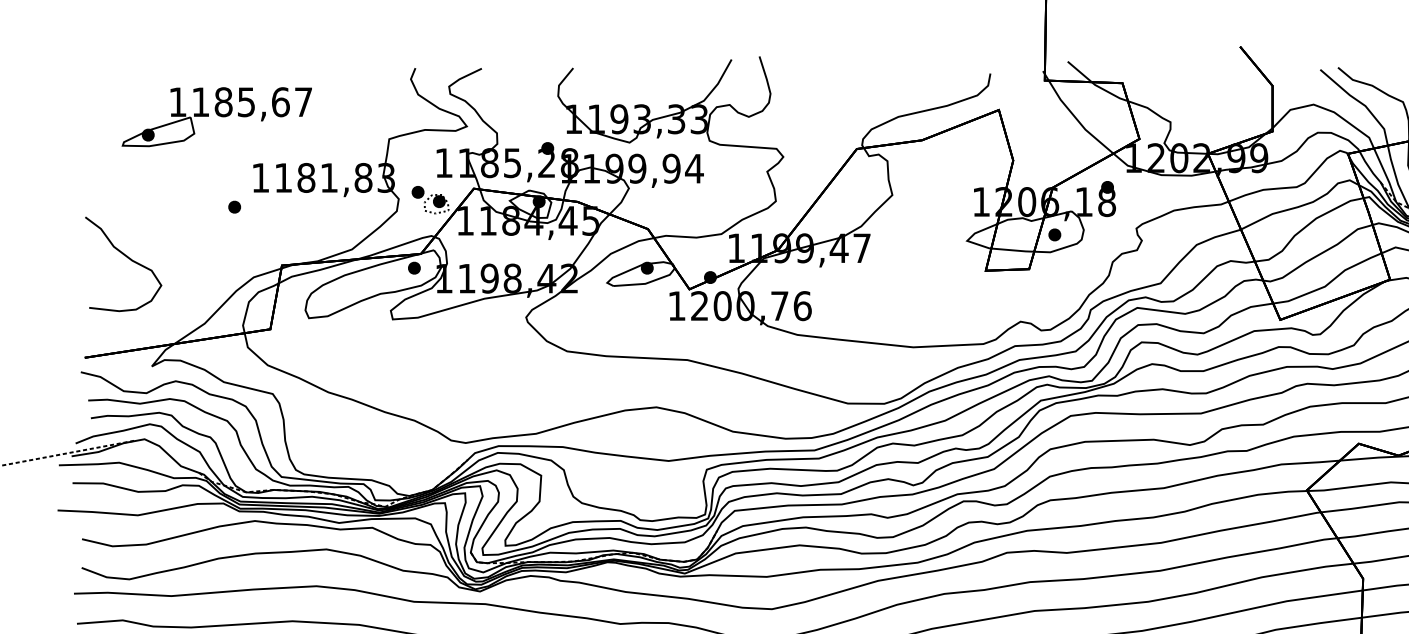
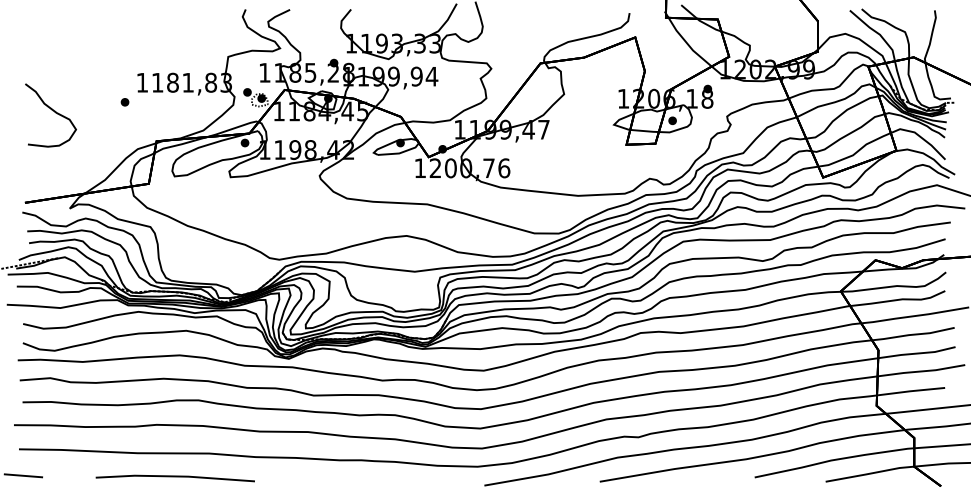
part: (215, 117) -> (112, 42), removed
curve: (127, 258) -> (53, 111), moved

